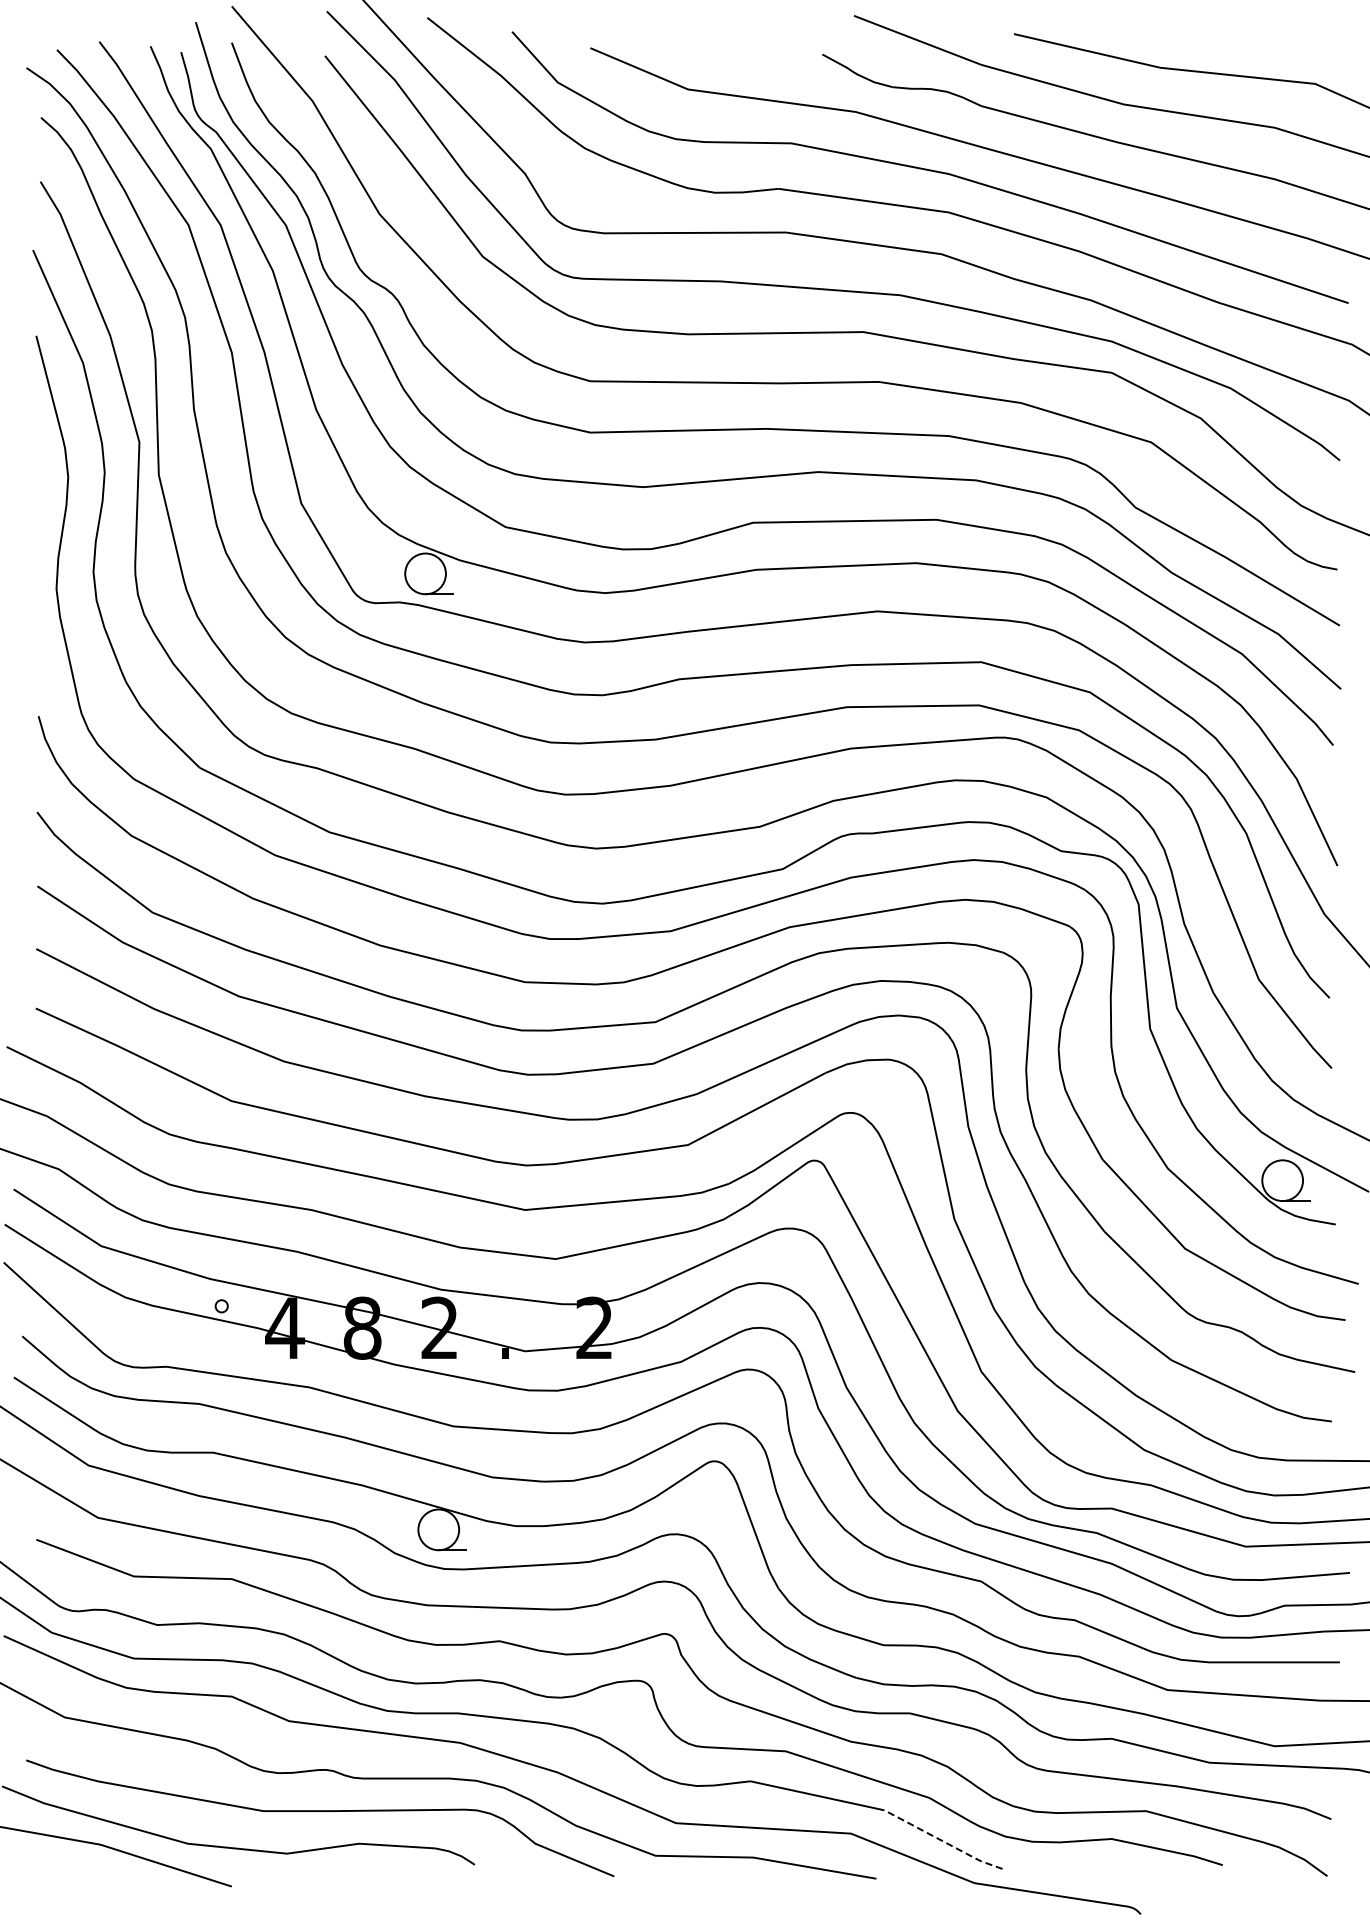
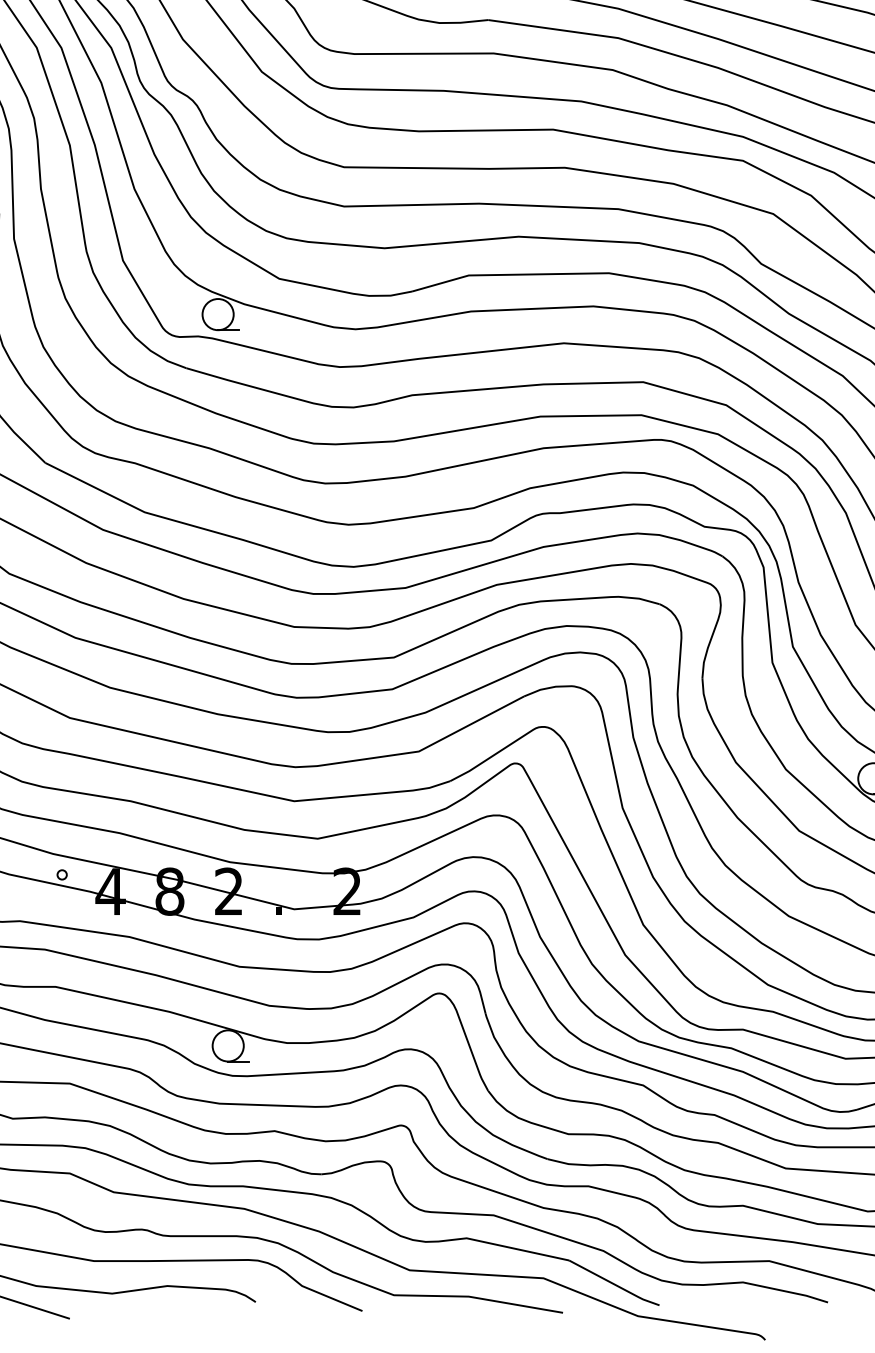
line: (943, 1841) -> (614, 1284), dashed -> solid

